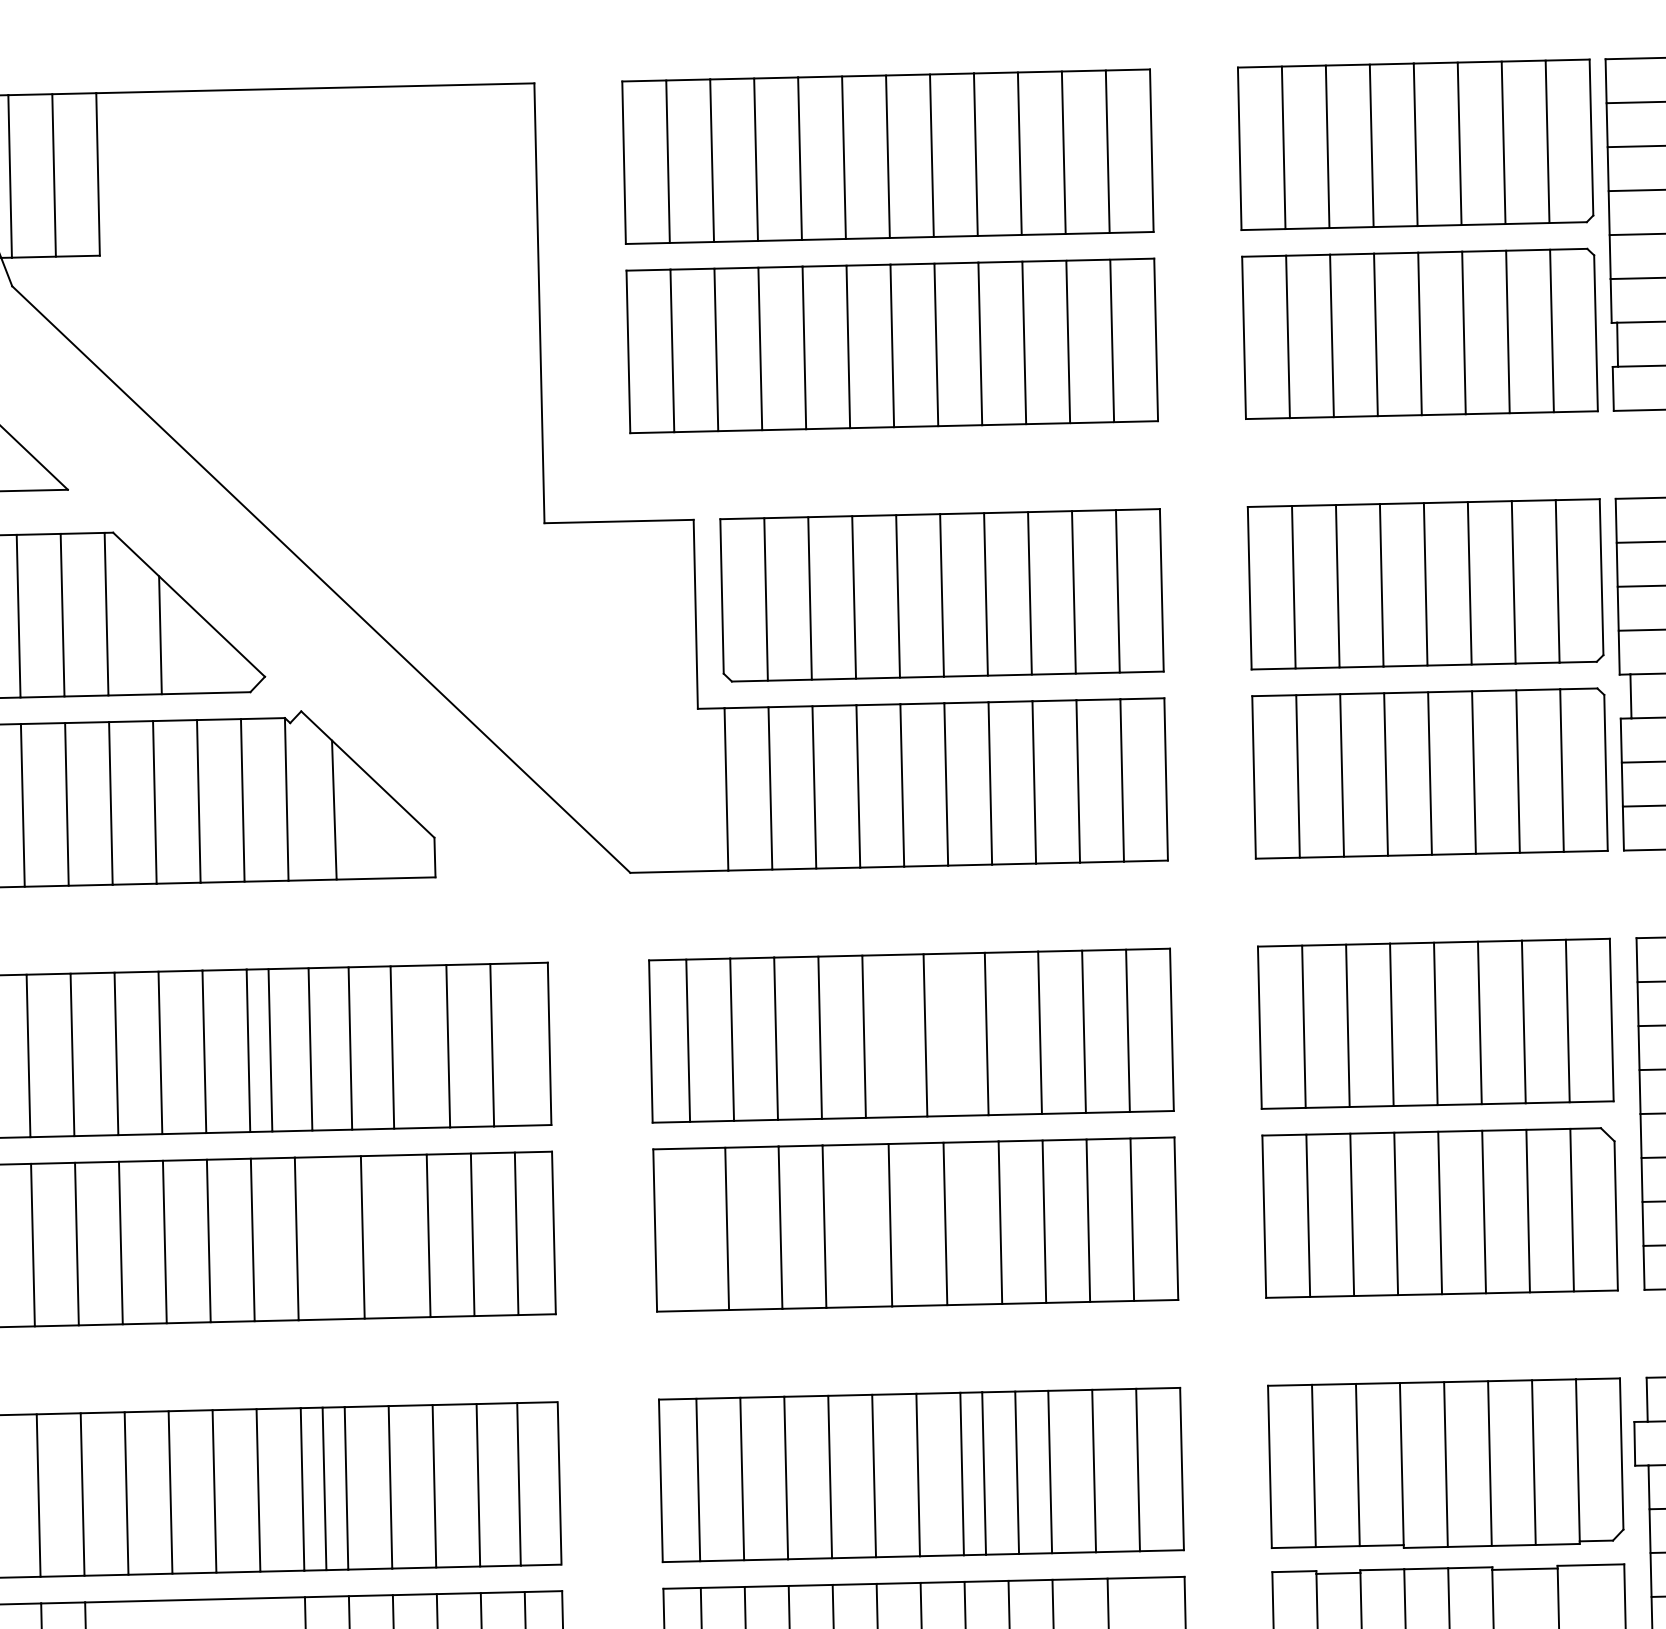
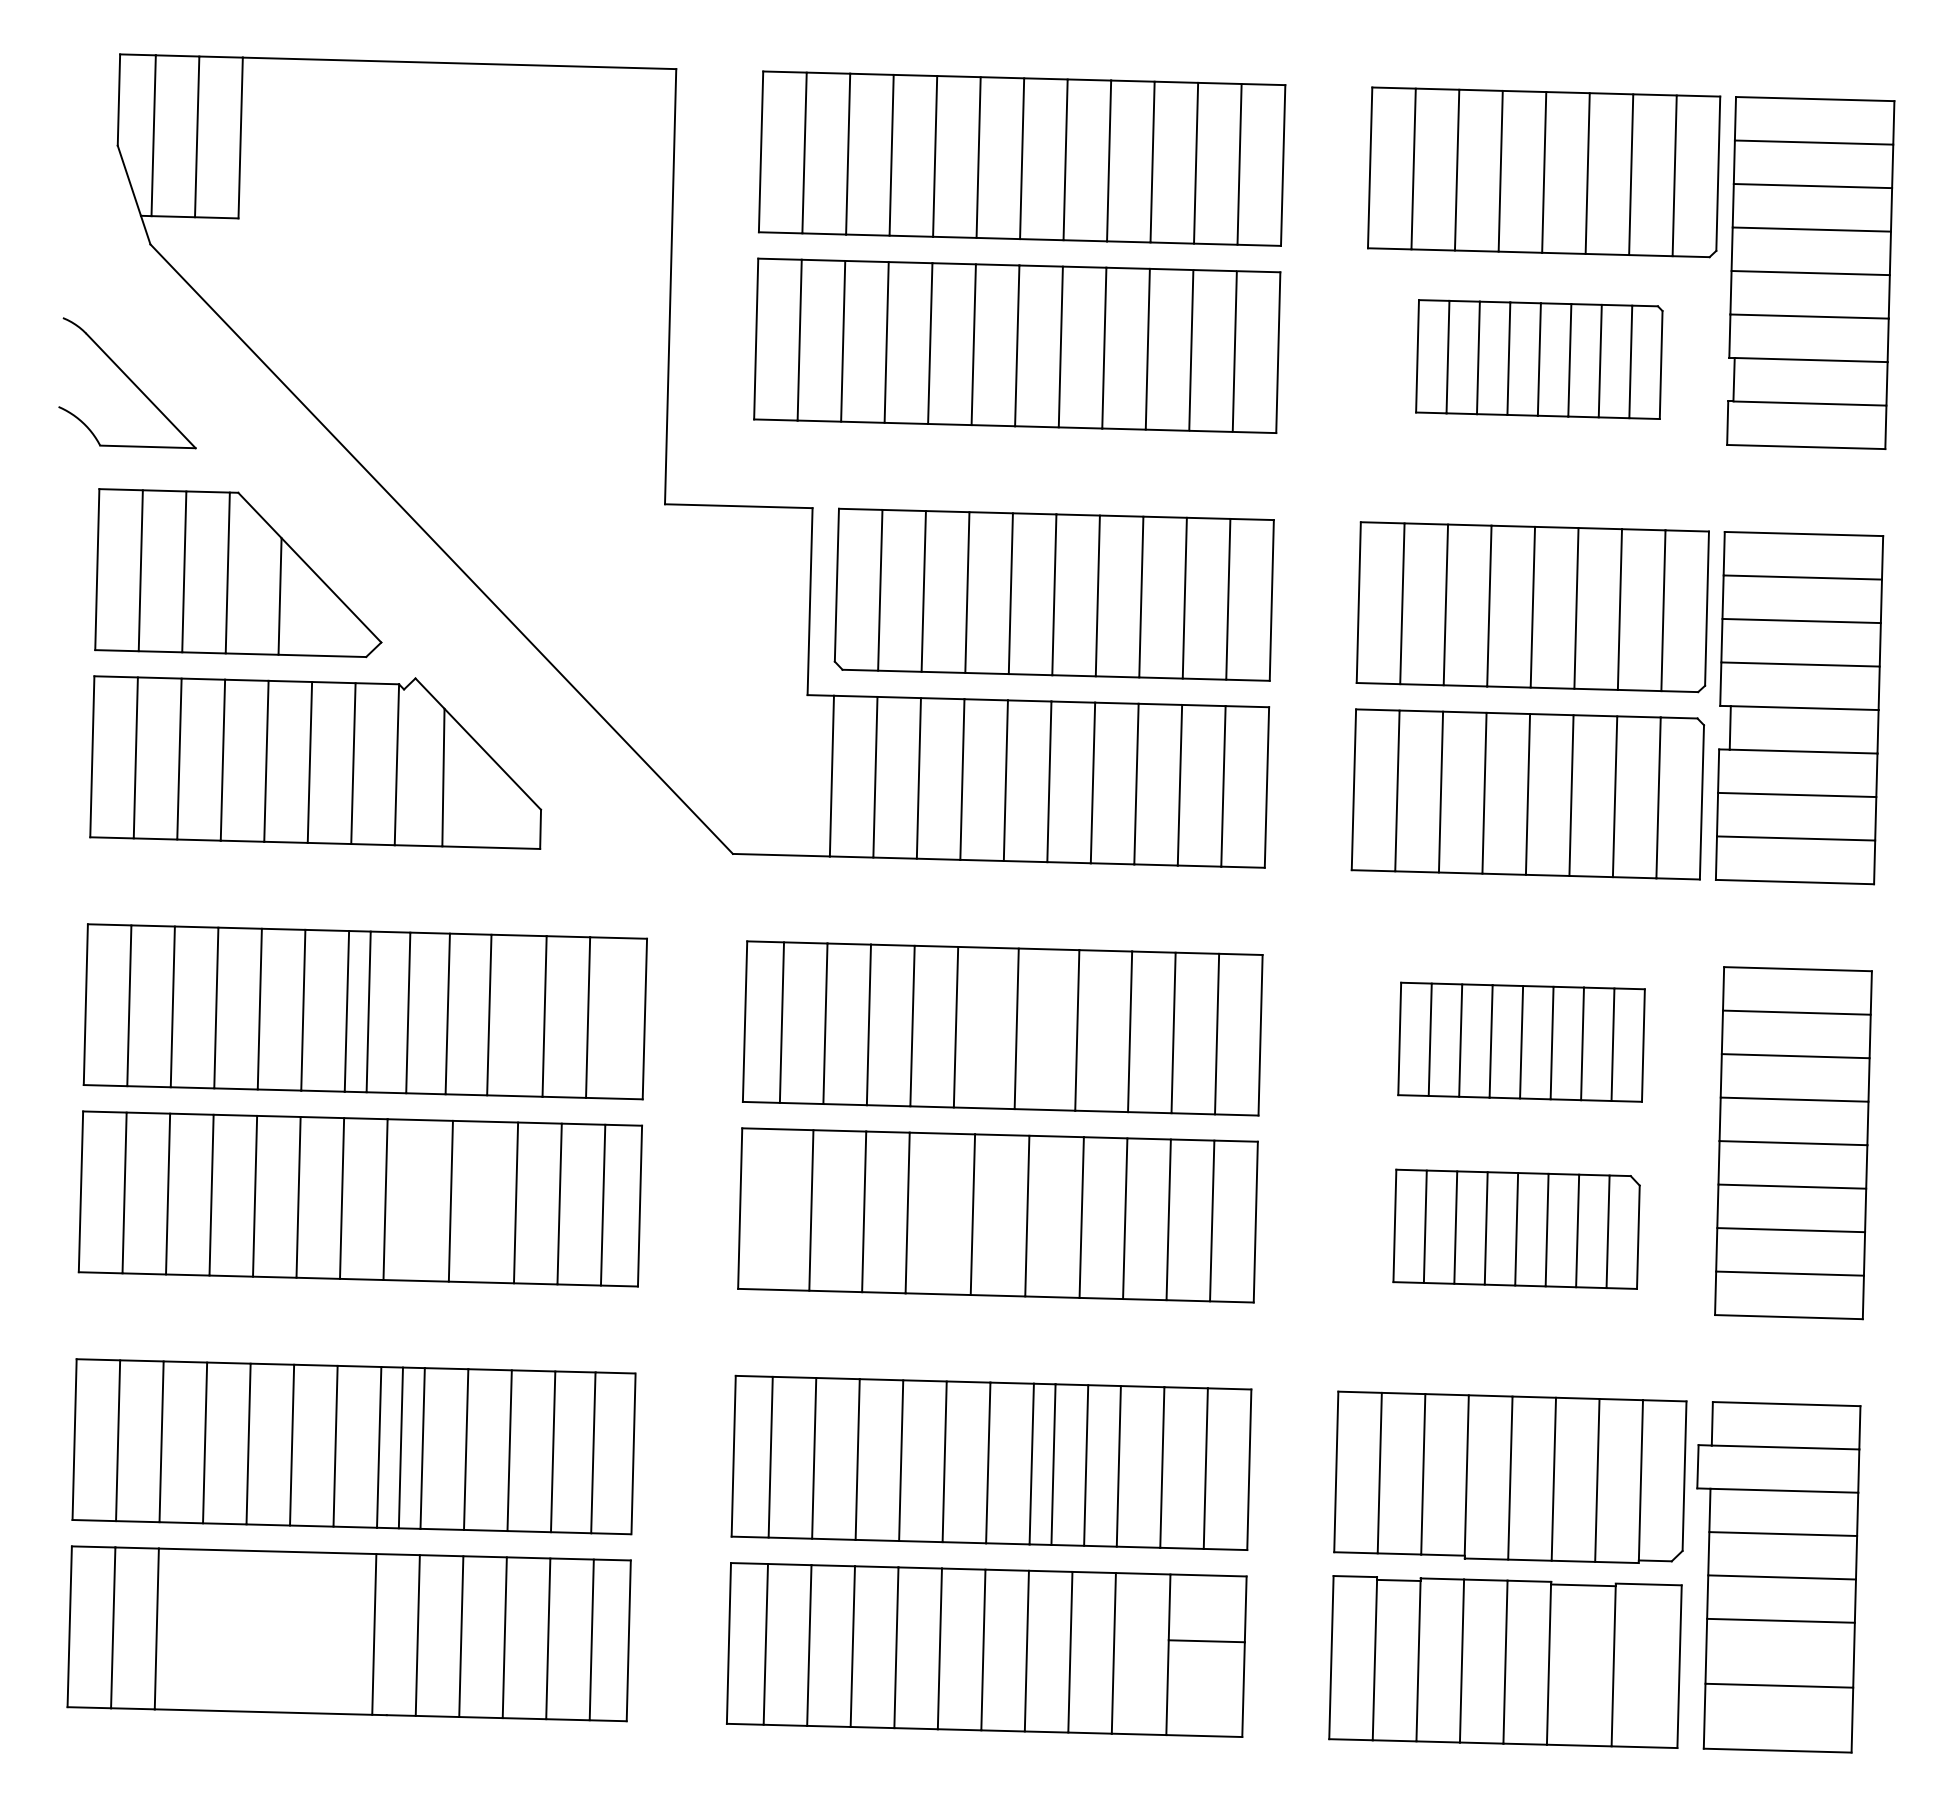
part: (1420, 333) -> (1539, 359), size x0.7
part: (1435, 1024) -> (1521, 1042), size x0.7
part: (1439, 1213) -> (1516, 1229), size x0.7

